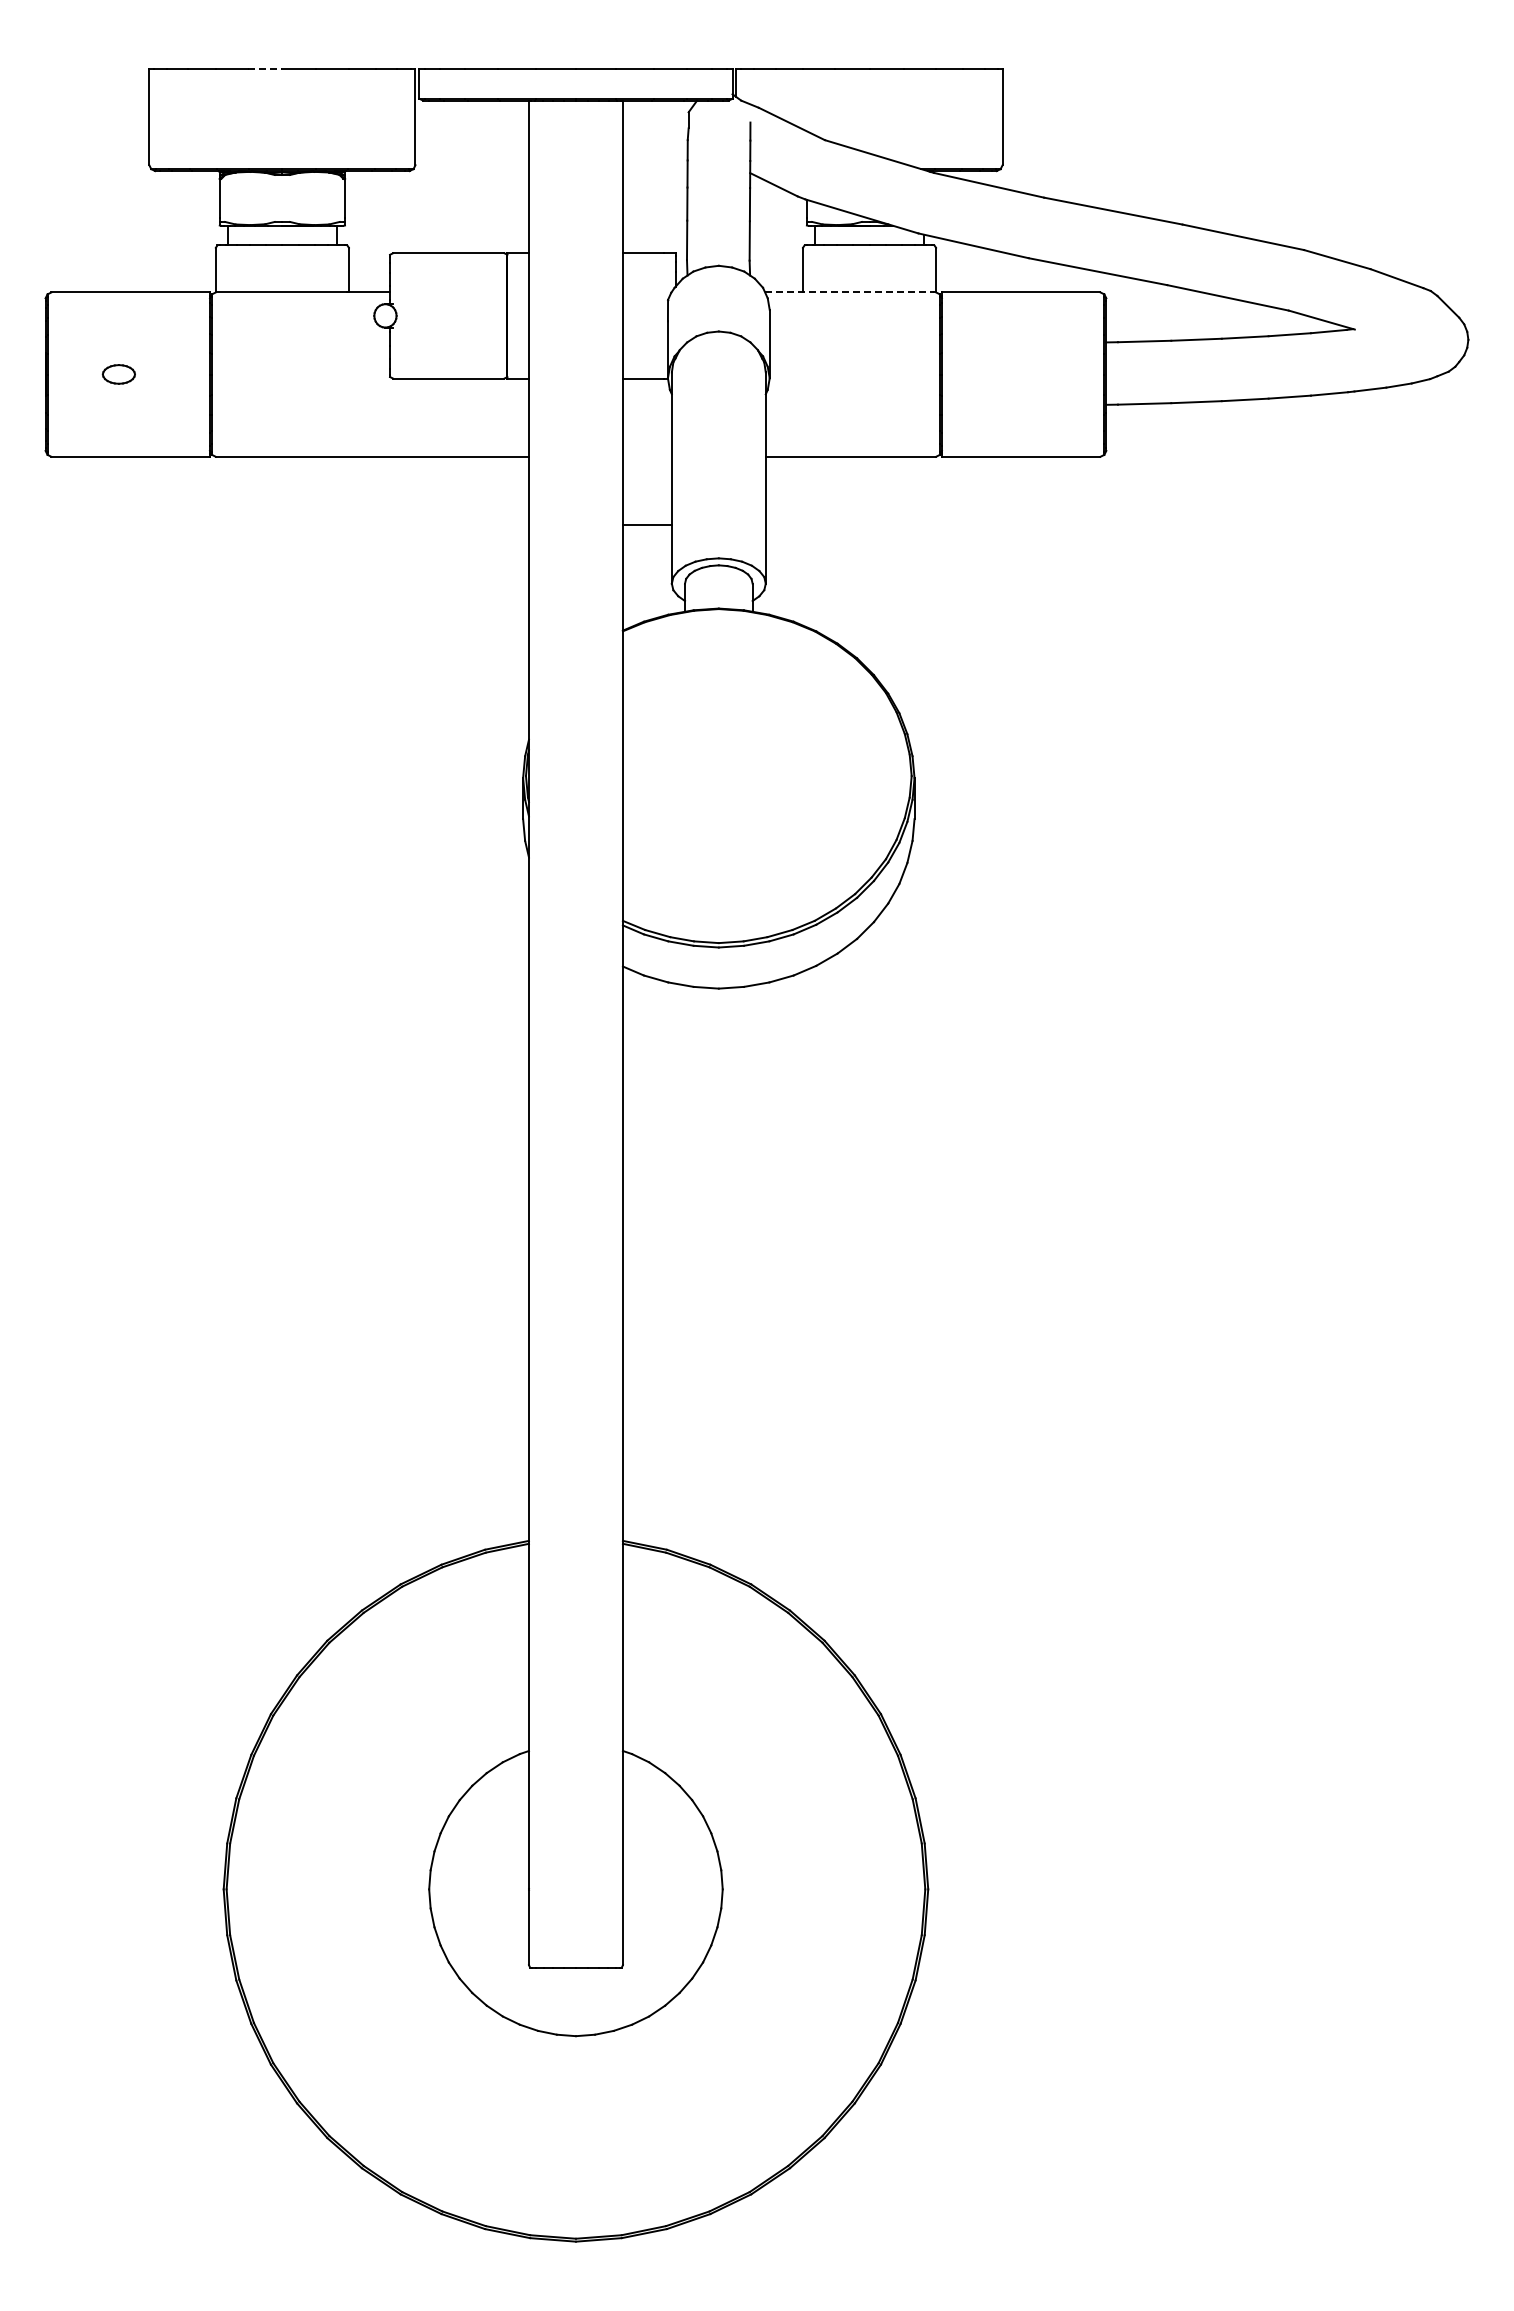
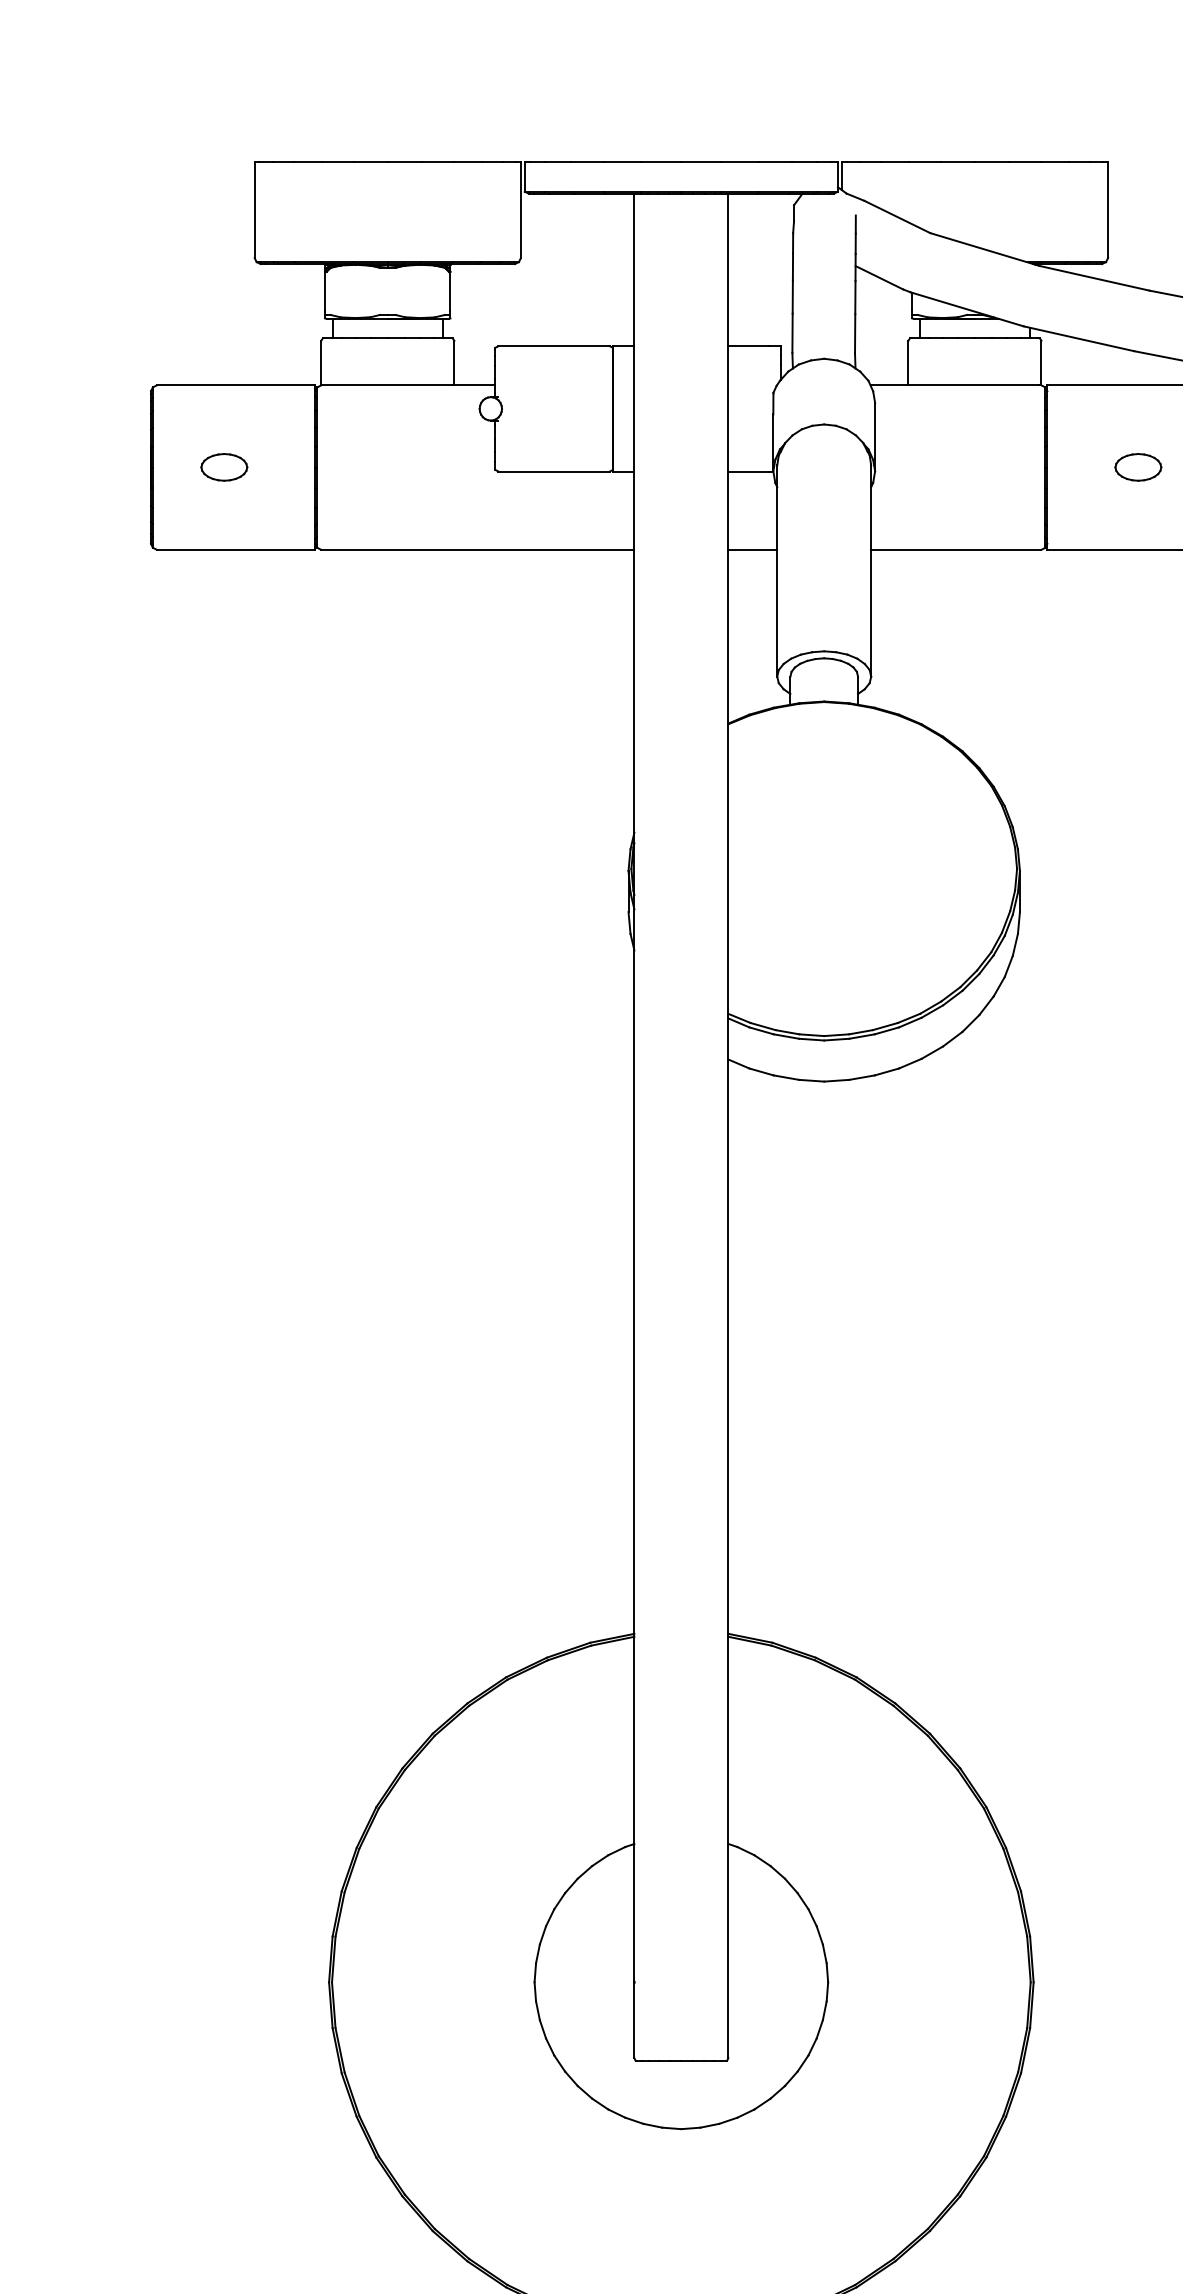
line: (265, 69) -> (370, 162), dashed -> solid
line: (849, 292) -> (954, 385), dashed -> solid
part: (118, 374) -> (223, 467), size x1.43
part: (1032, 374) -> (1137, 467), added
line: (646, 524) -> (751, 549), moved

